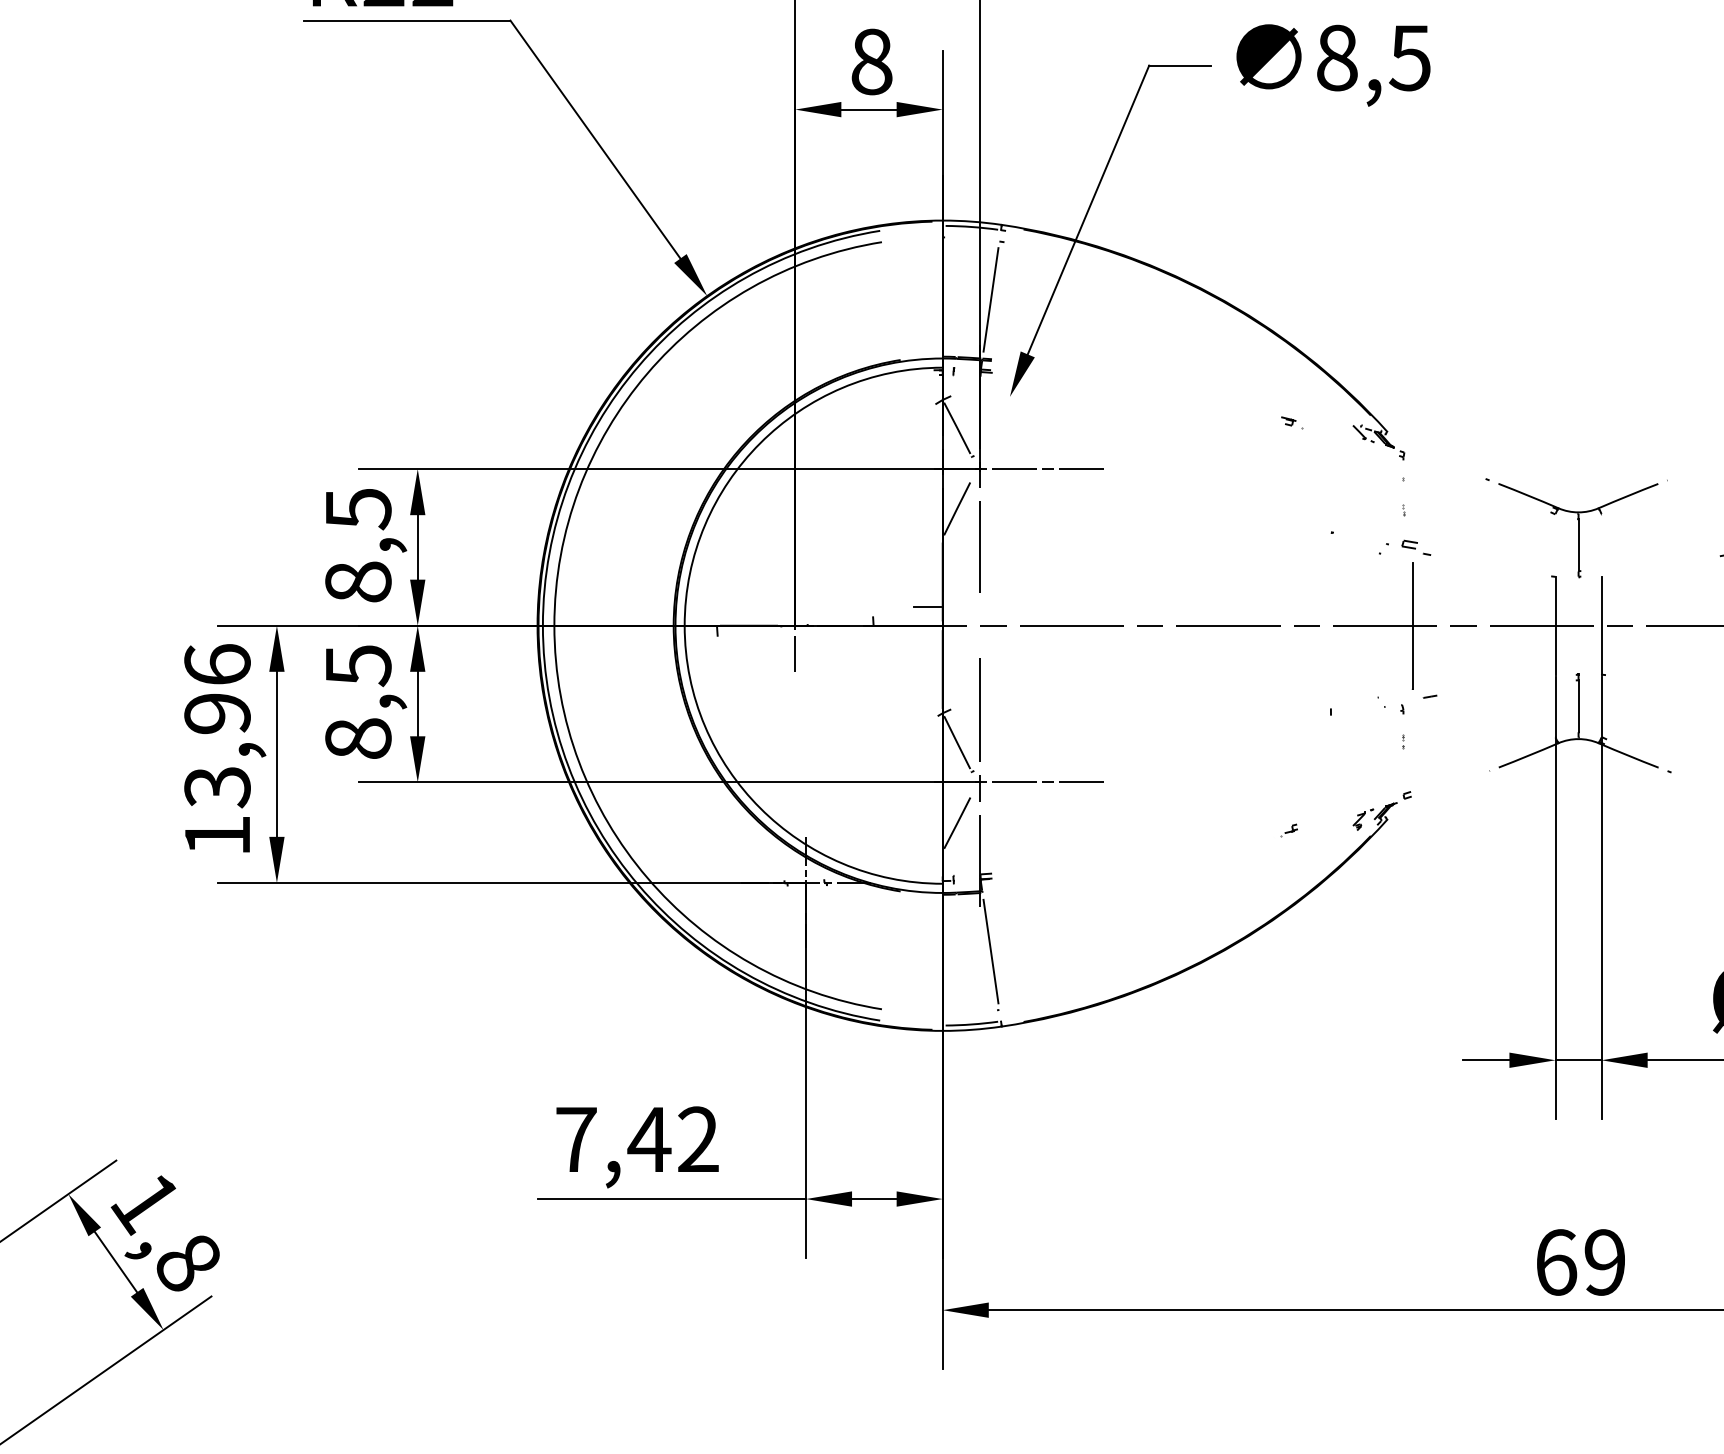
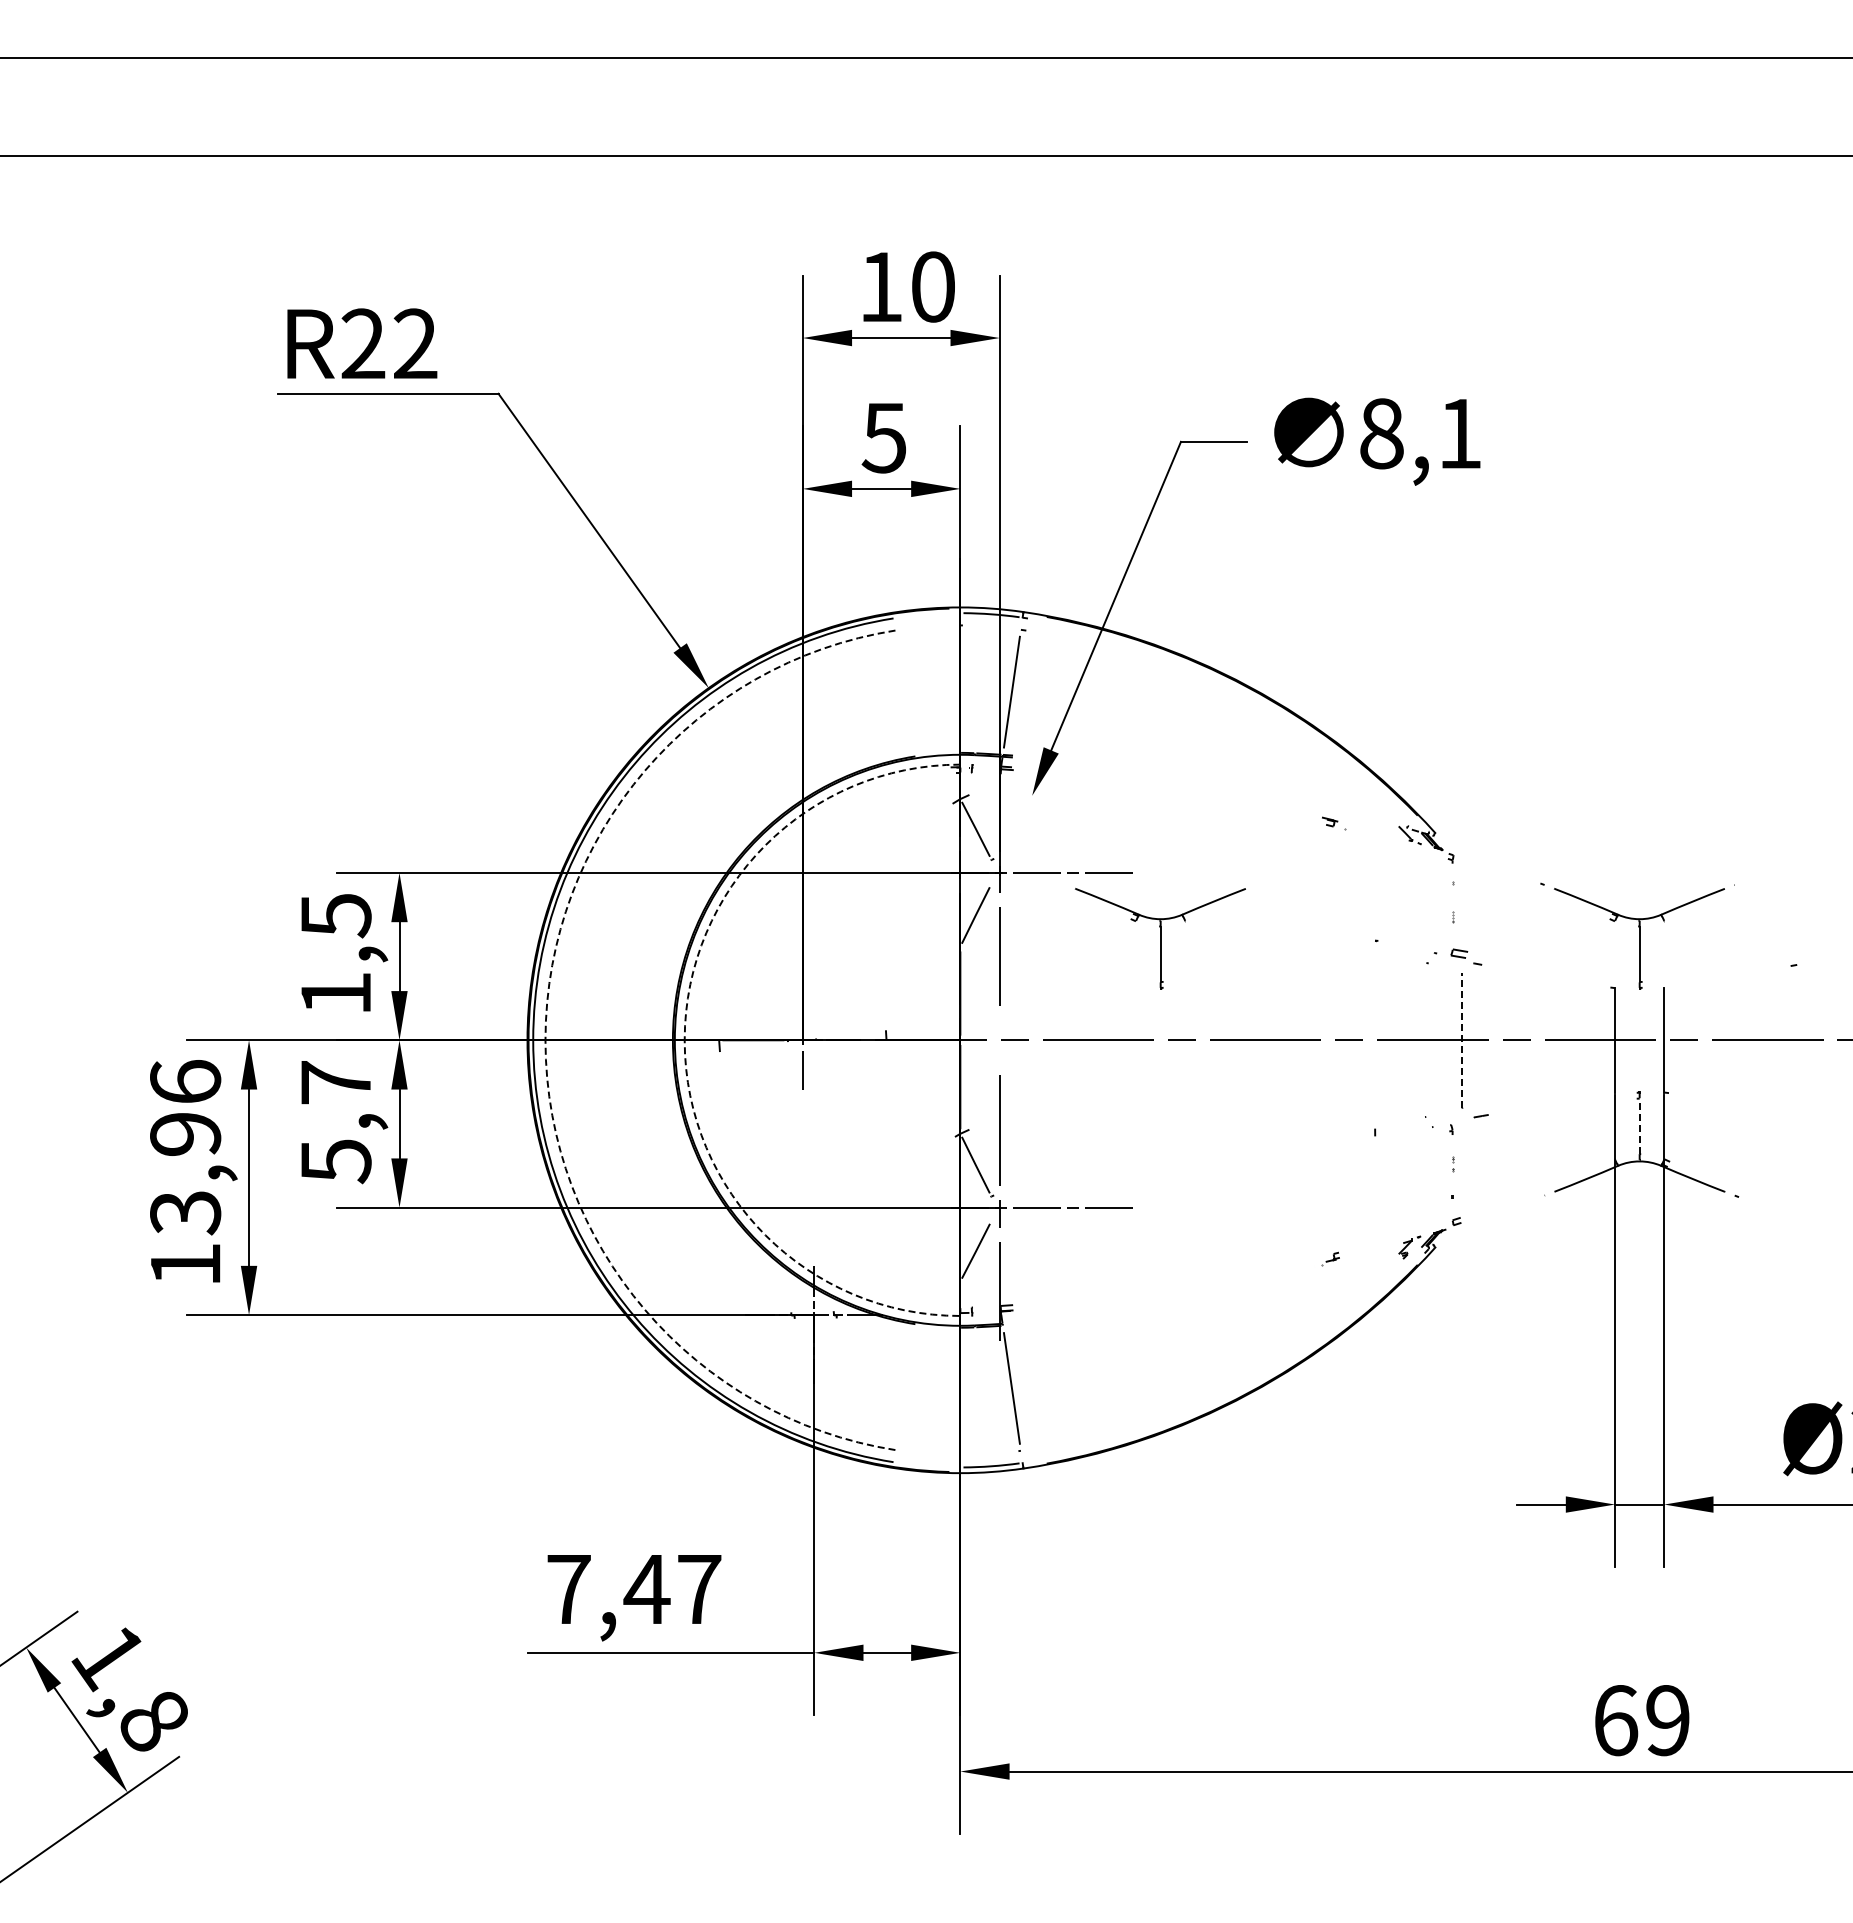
text: (1409, 58) -> (1459, 434), 8,5 -> 8,1
text: (870, 61) -> (883, 437), 8 -> 5
part: (1130, 530) -> (1160, 938), added
text: (357, 581) -> (335, 993), 8,5 -> 1,5
line: (926, 607) -> (943, 1020), removed
line: (1412, 624) -> (1462, 1039), solid -> dashed
arc: (554, 625) -> (545, 1040), solid -> dashed
arc: (684, 625) -> (684, 1040), solid -> dashed
text: (357, 702) -> (335, 1122), 8,5 -> 5,7
line: (1578, 706) -> (1639, 1126), solid -> dashed
text: (698, 1138) -> (699, 1588), 7,42 -> 7,47

